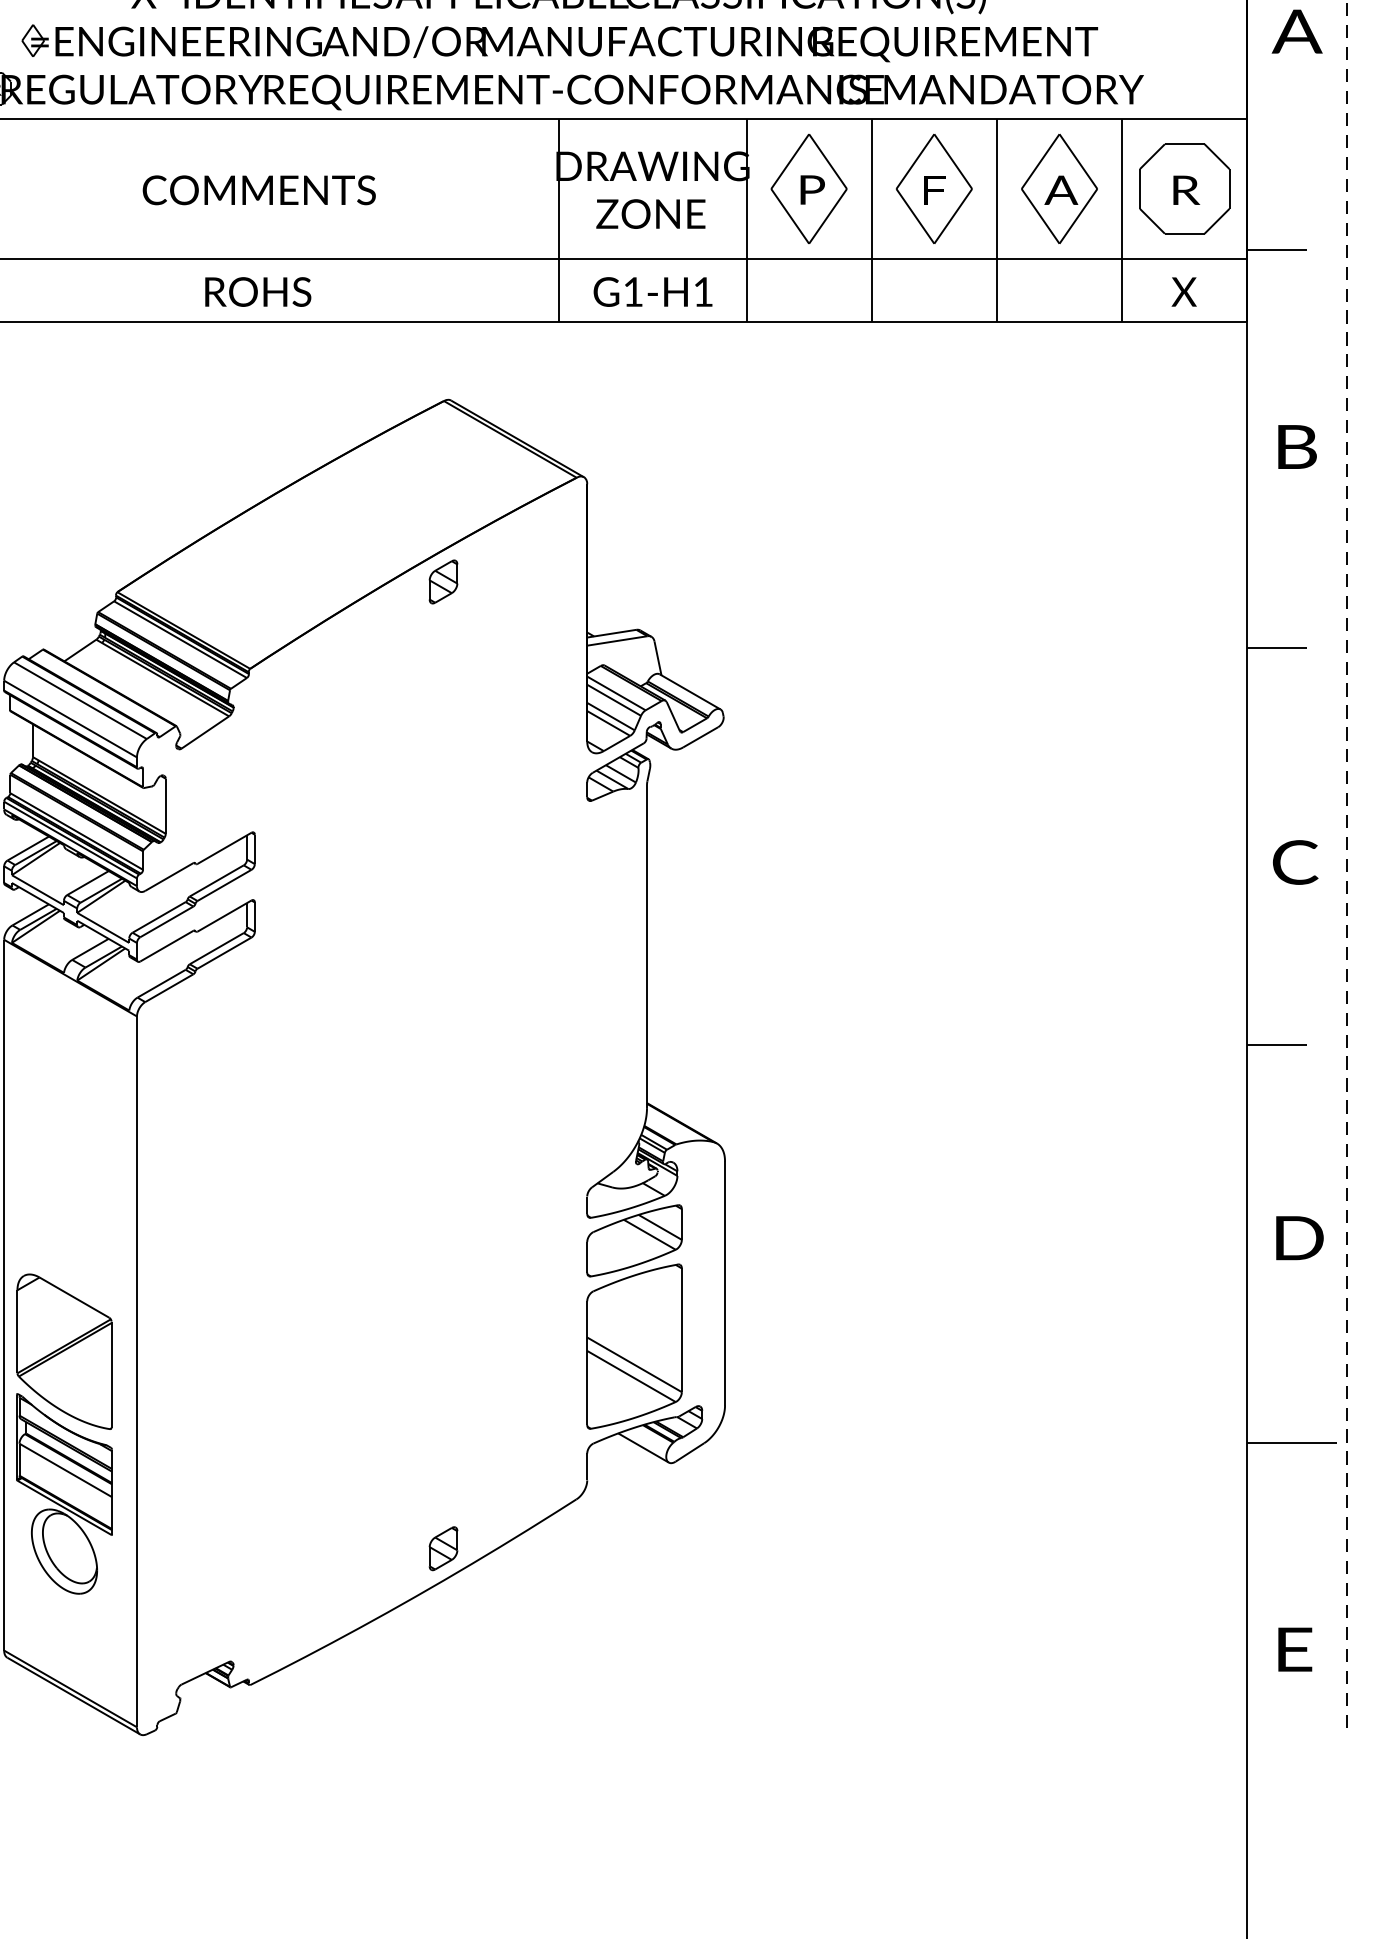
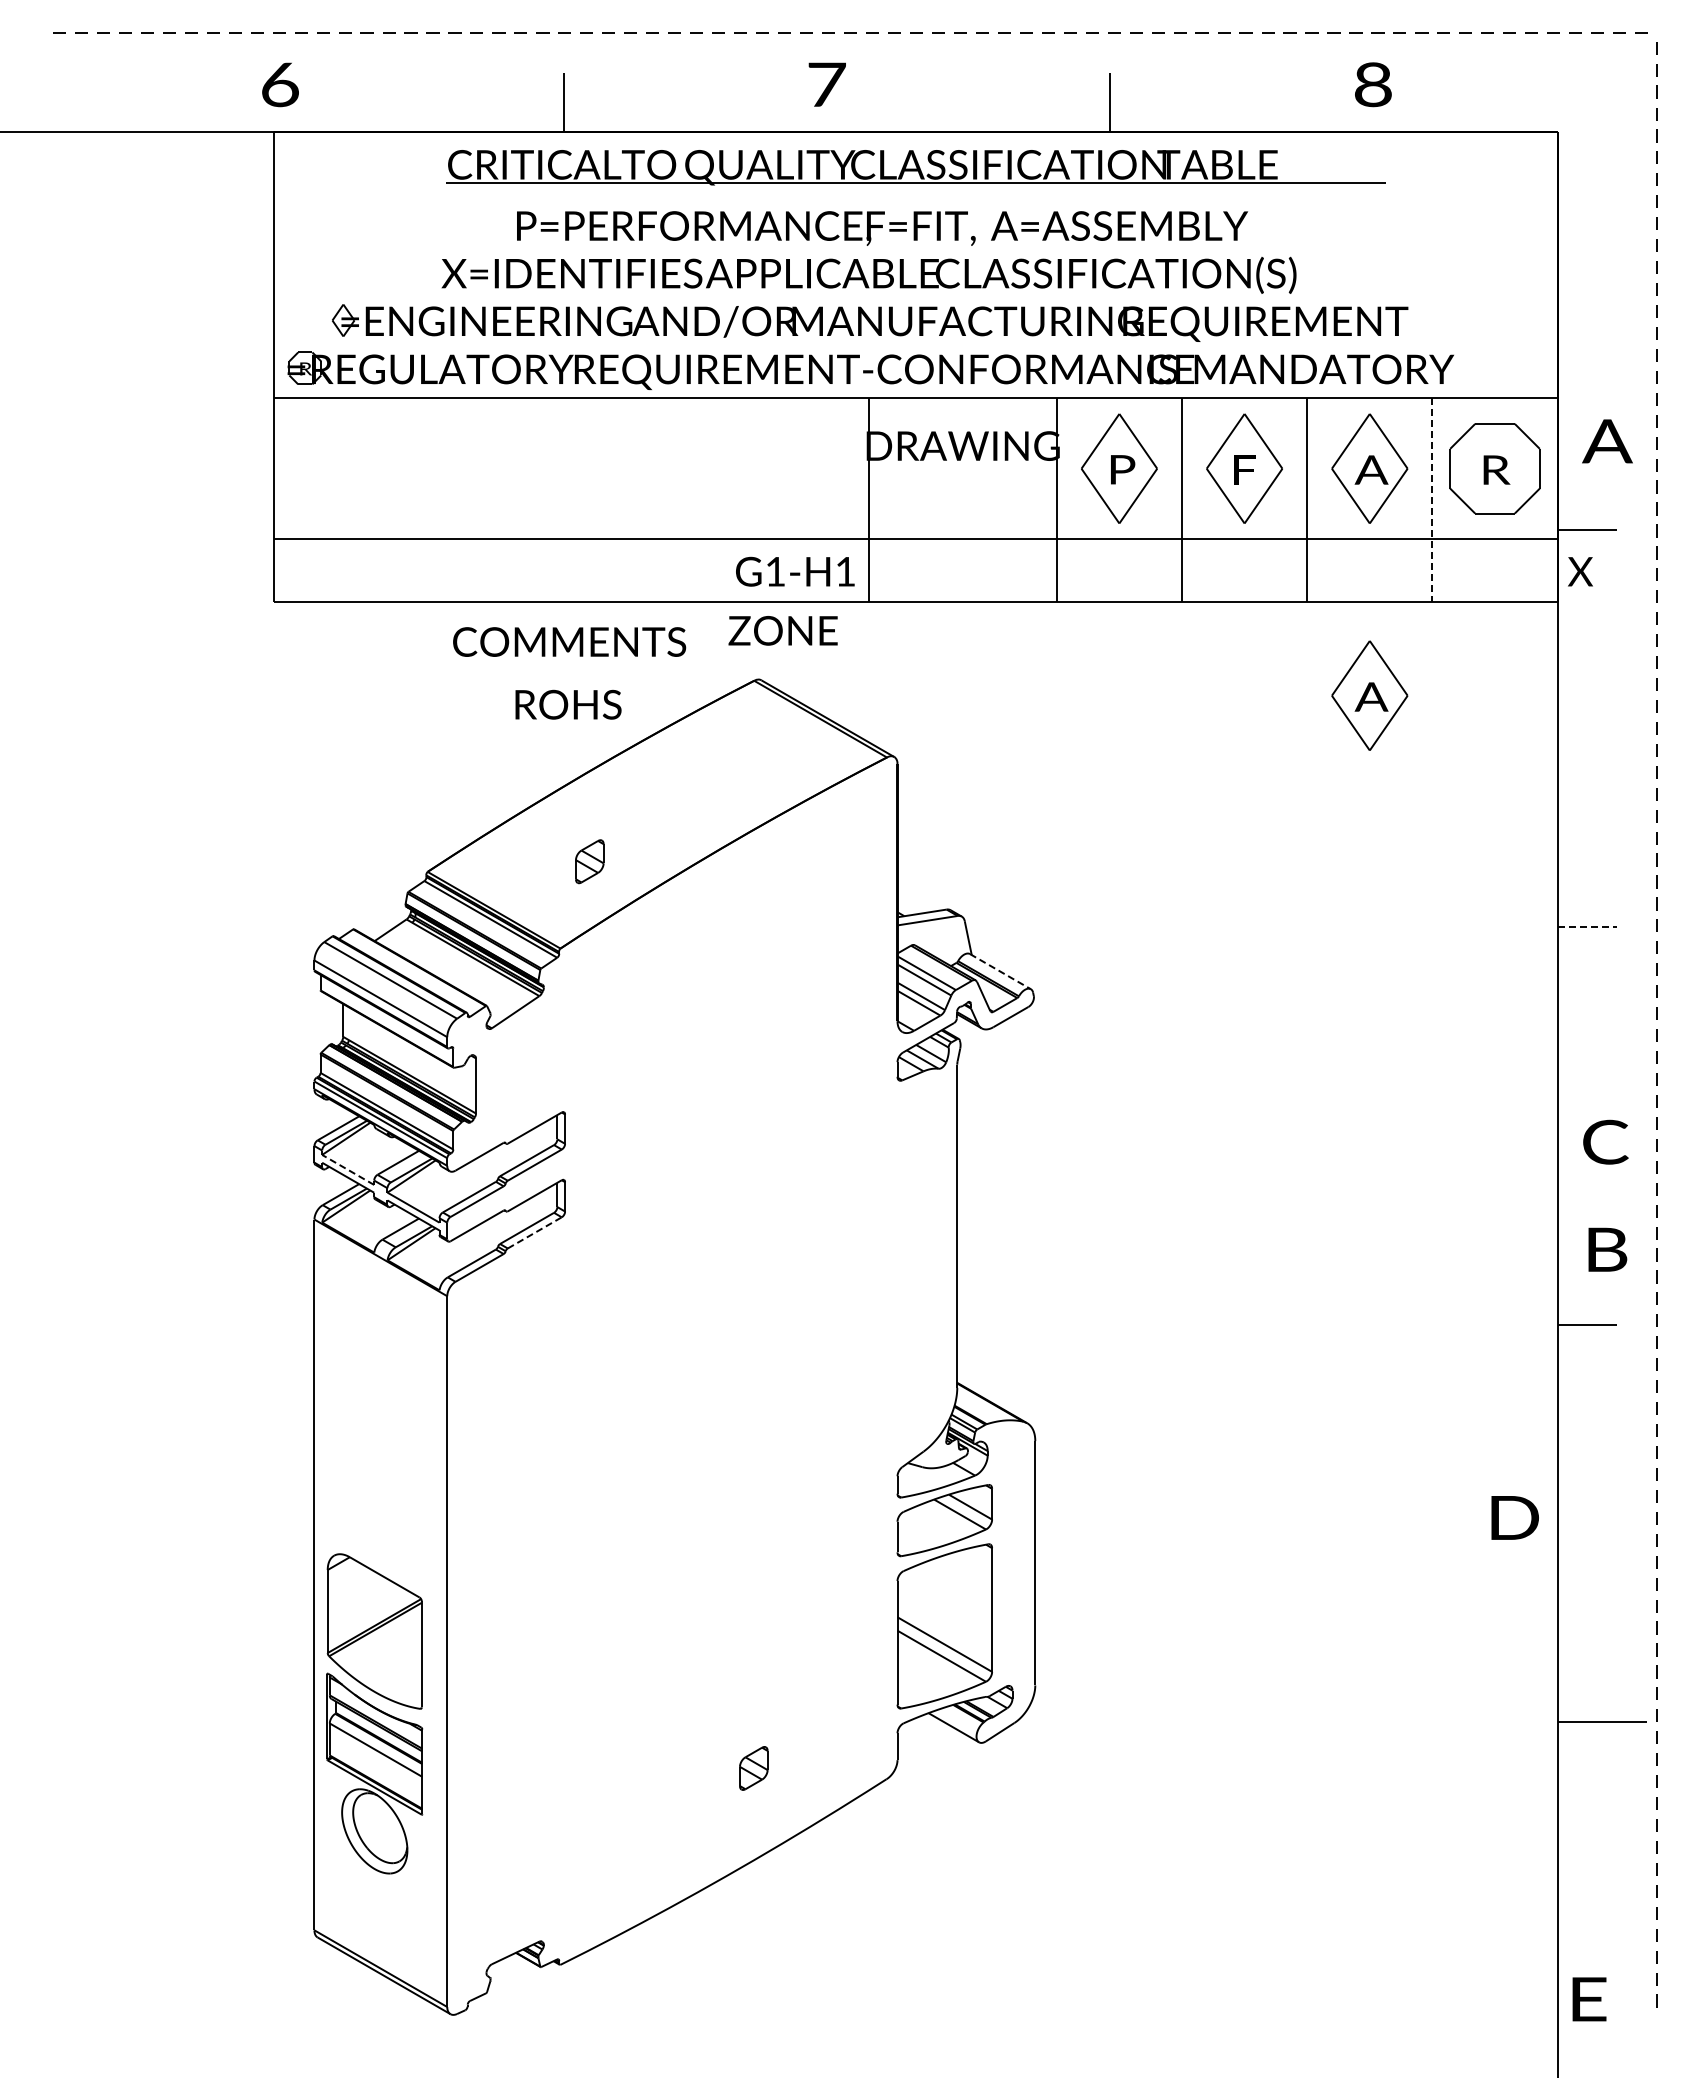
text: (1297, 31) -> (1607, 441), moved
text: (259, 189) -> (569, 641), moved
text: (650, 213) -> (782, 630), moved
line: (1122, 220) -> (1432, 500), solid -> dashed
text: (258, 291) -> (568, 704), moved
text: (653, 291) -> (795, 571), moved
text: (1184, 291) -> (1580, 571), moved
part: (1059, 415) -> (1369, 695), added
text: (1297, 446) -> (1607, 1249), moved
part: (443, 581) -> (589, 861), moved
line: (1277, 647) -> (1587, 927), solid -> dashed
line: (690, 691) -> (1000, 971), solid -> dashed
line: (37, 889) -> (347, 1169), solid -> dashed
line: (225, 952) -> (535, 1232), solid -> dashed
text: (1299, 1237) -> (1514, 1517), moved
part: (443, 1548) -> (753, 1768), moved
text: (1295, 1649) -> (1589, 1999), moved

